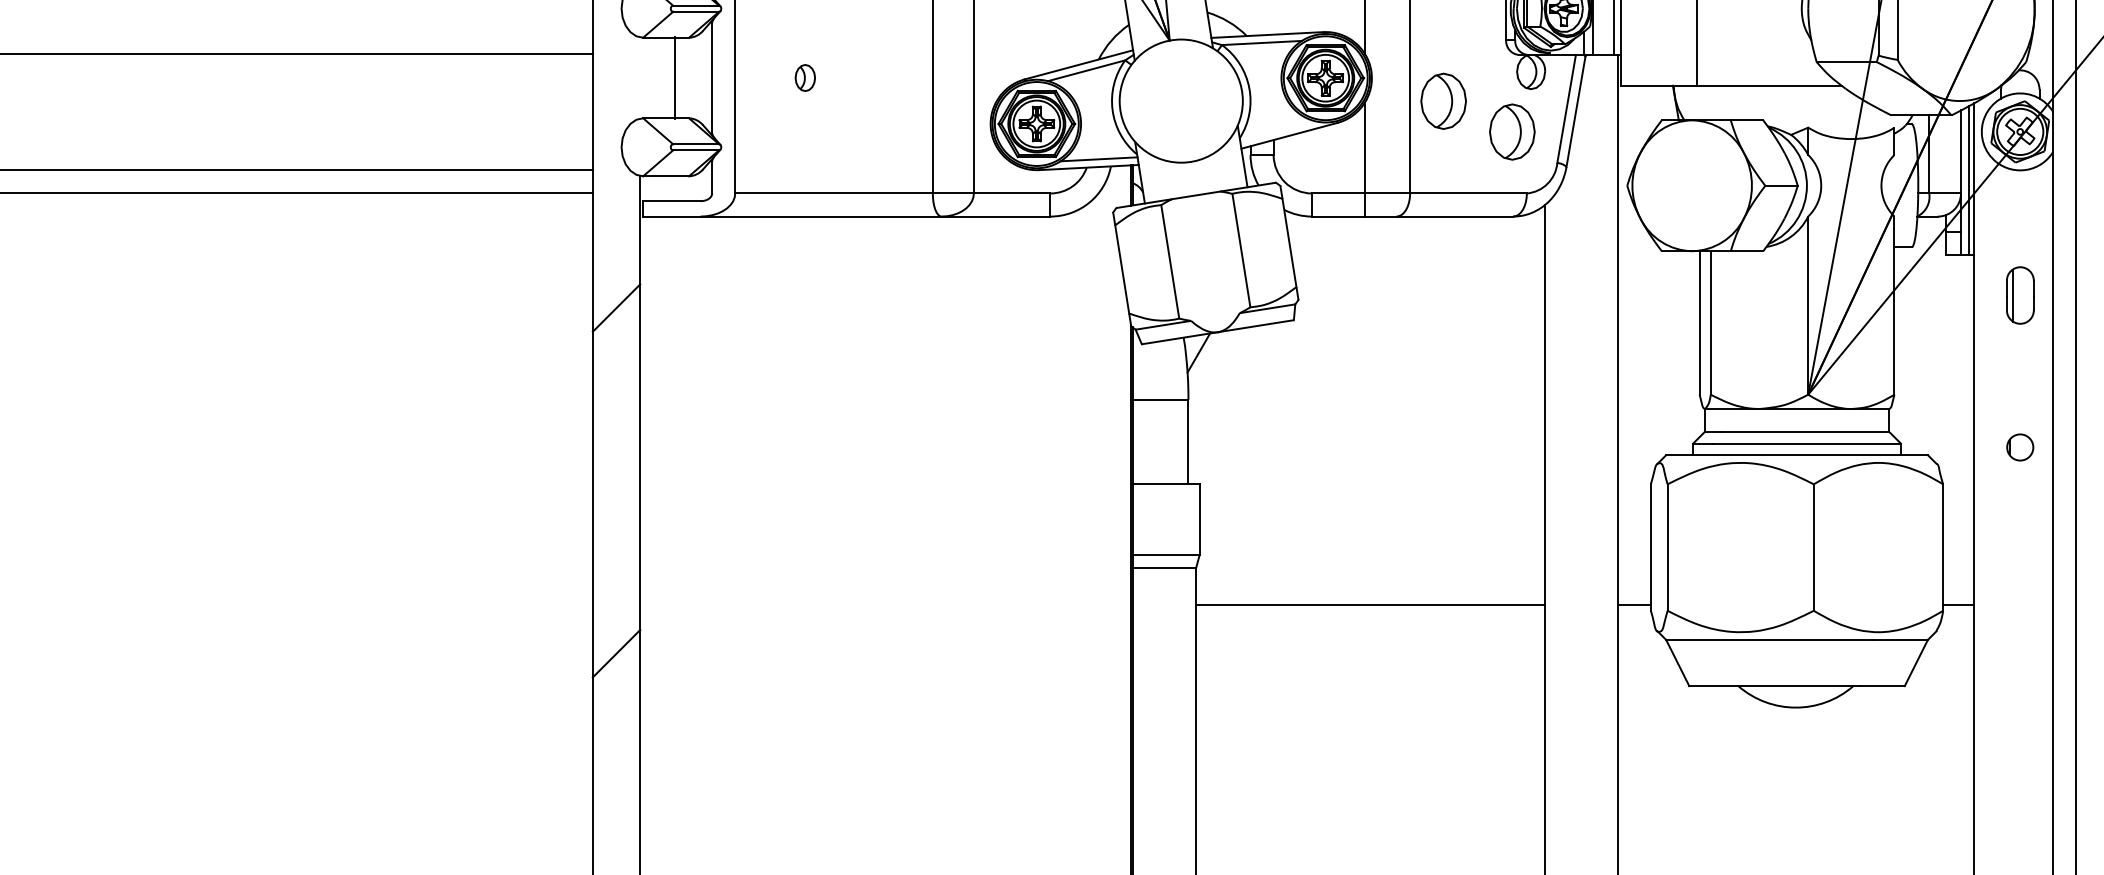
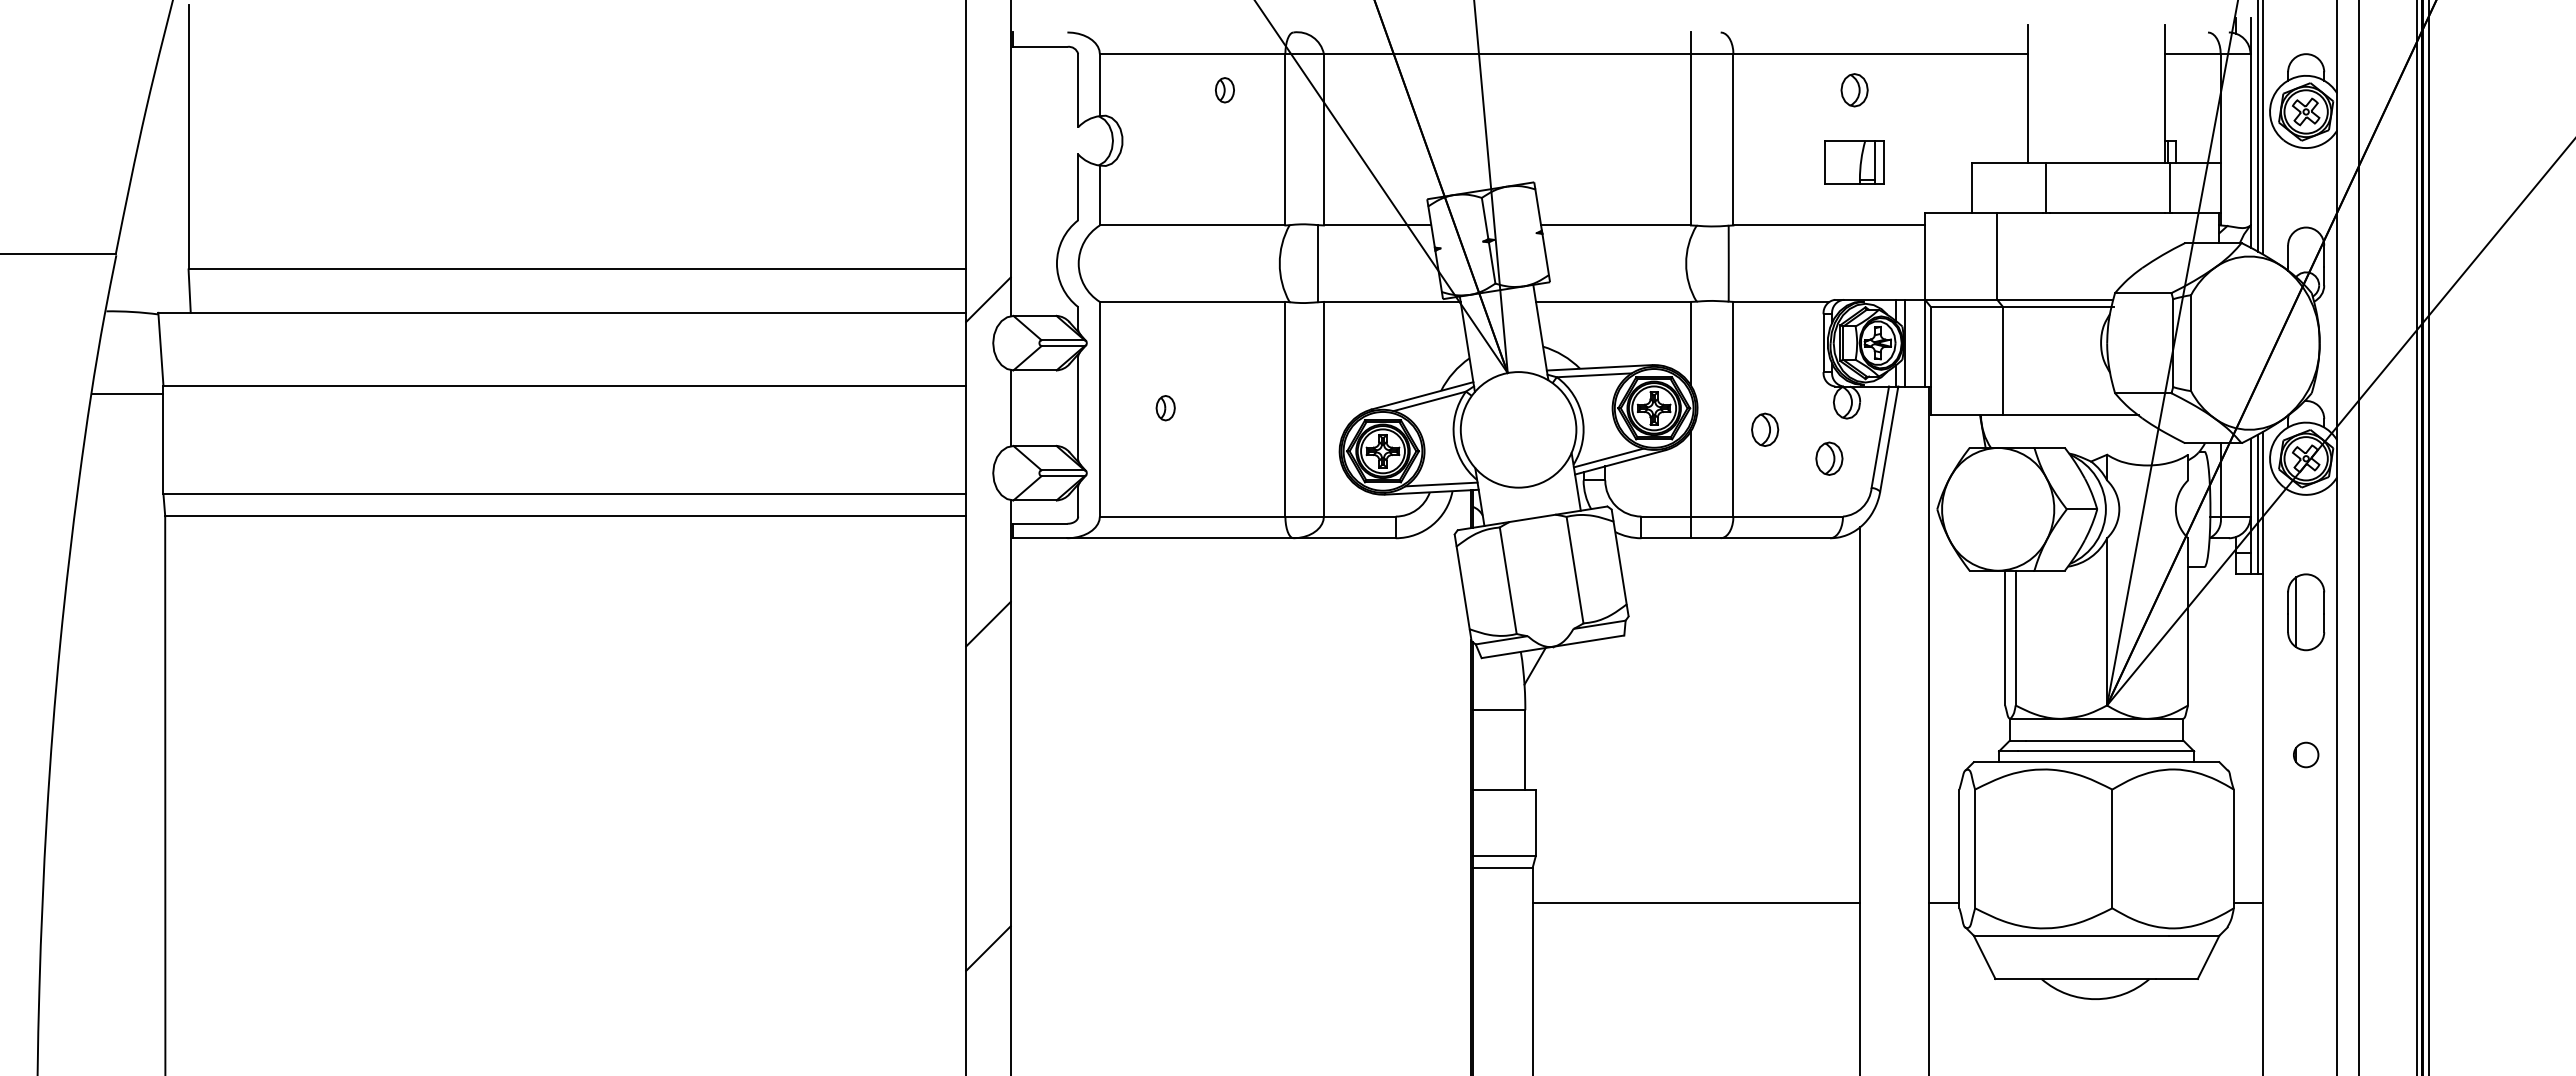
line: (675, 78) -> (1010, 408), moved
part: (1444, 100) -> (1765, 429), size x0.62
line: (1277, 130) -> (1608, 457), added
part: (1512, 131) -> (1829, 458), size x0.62
part: (2020, 295) -> (2306, 612), size x1.43

